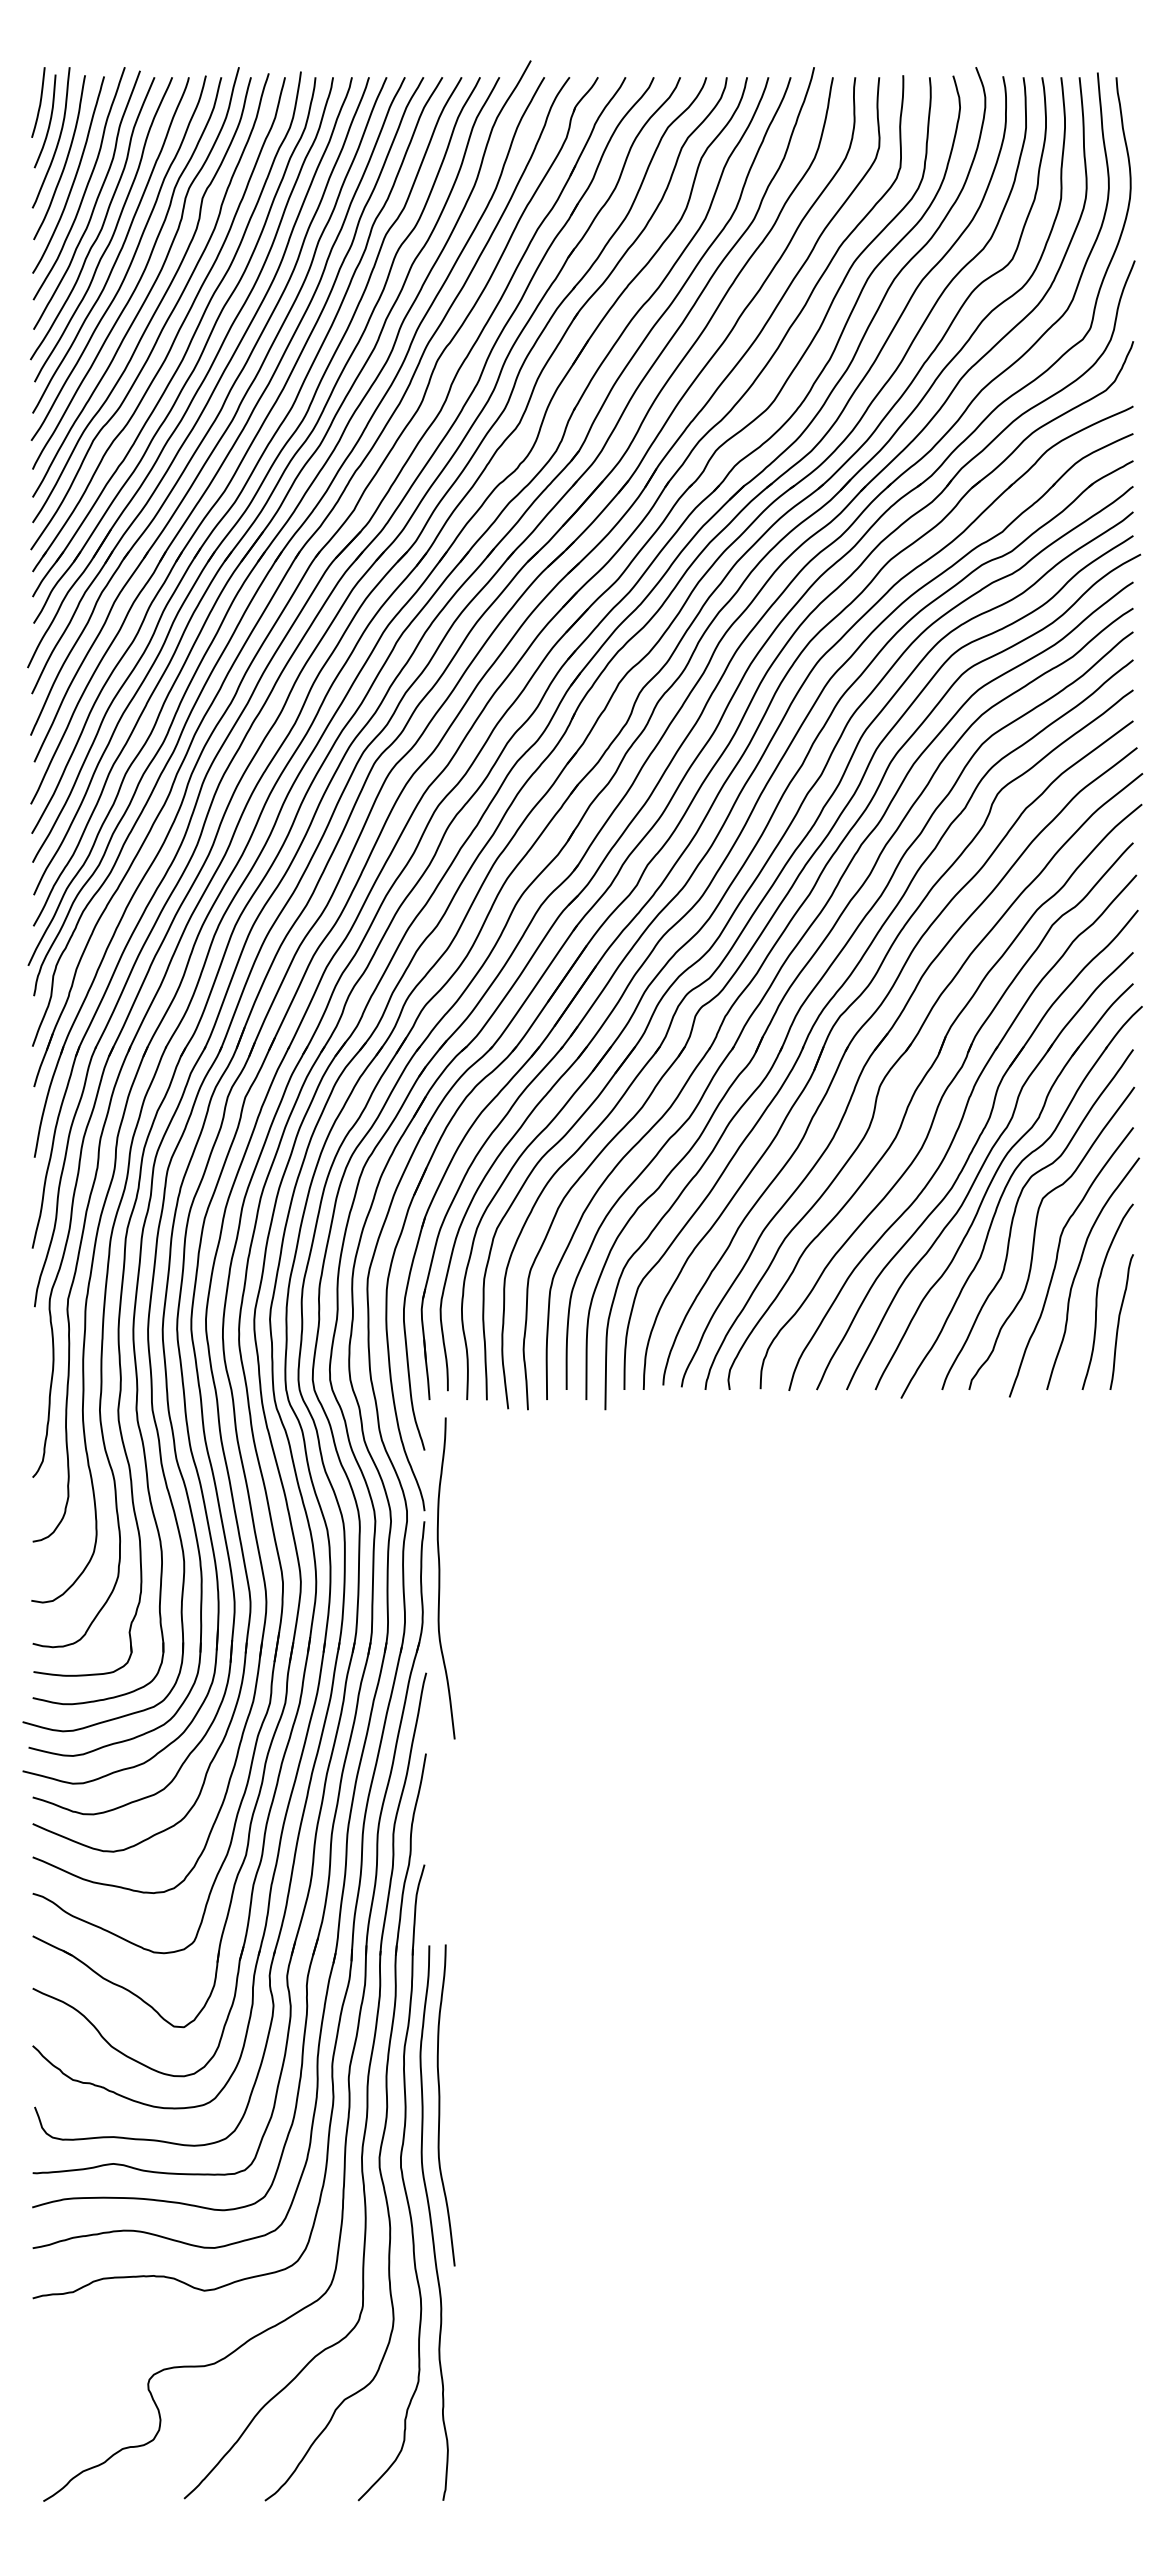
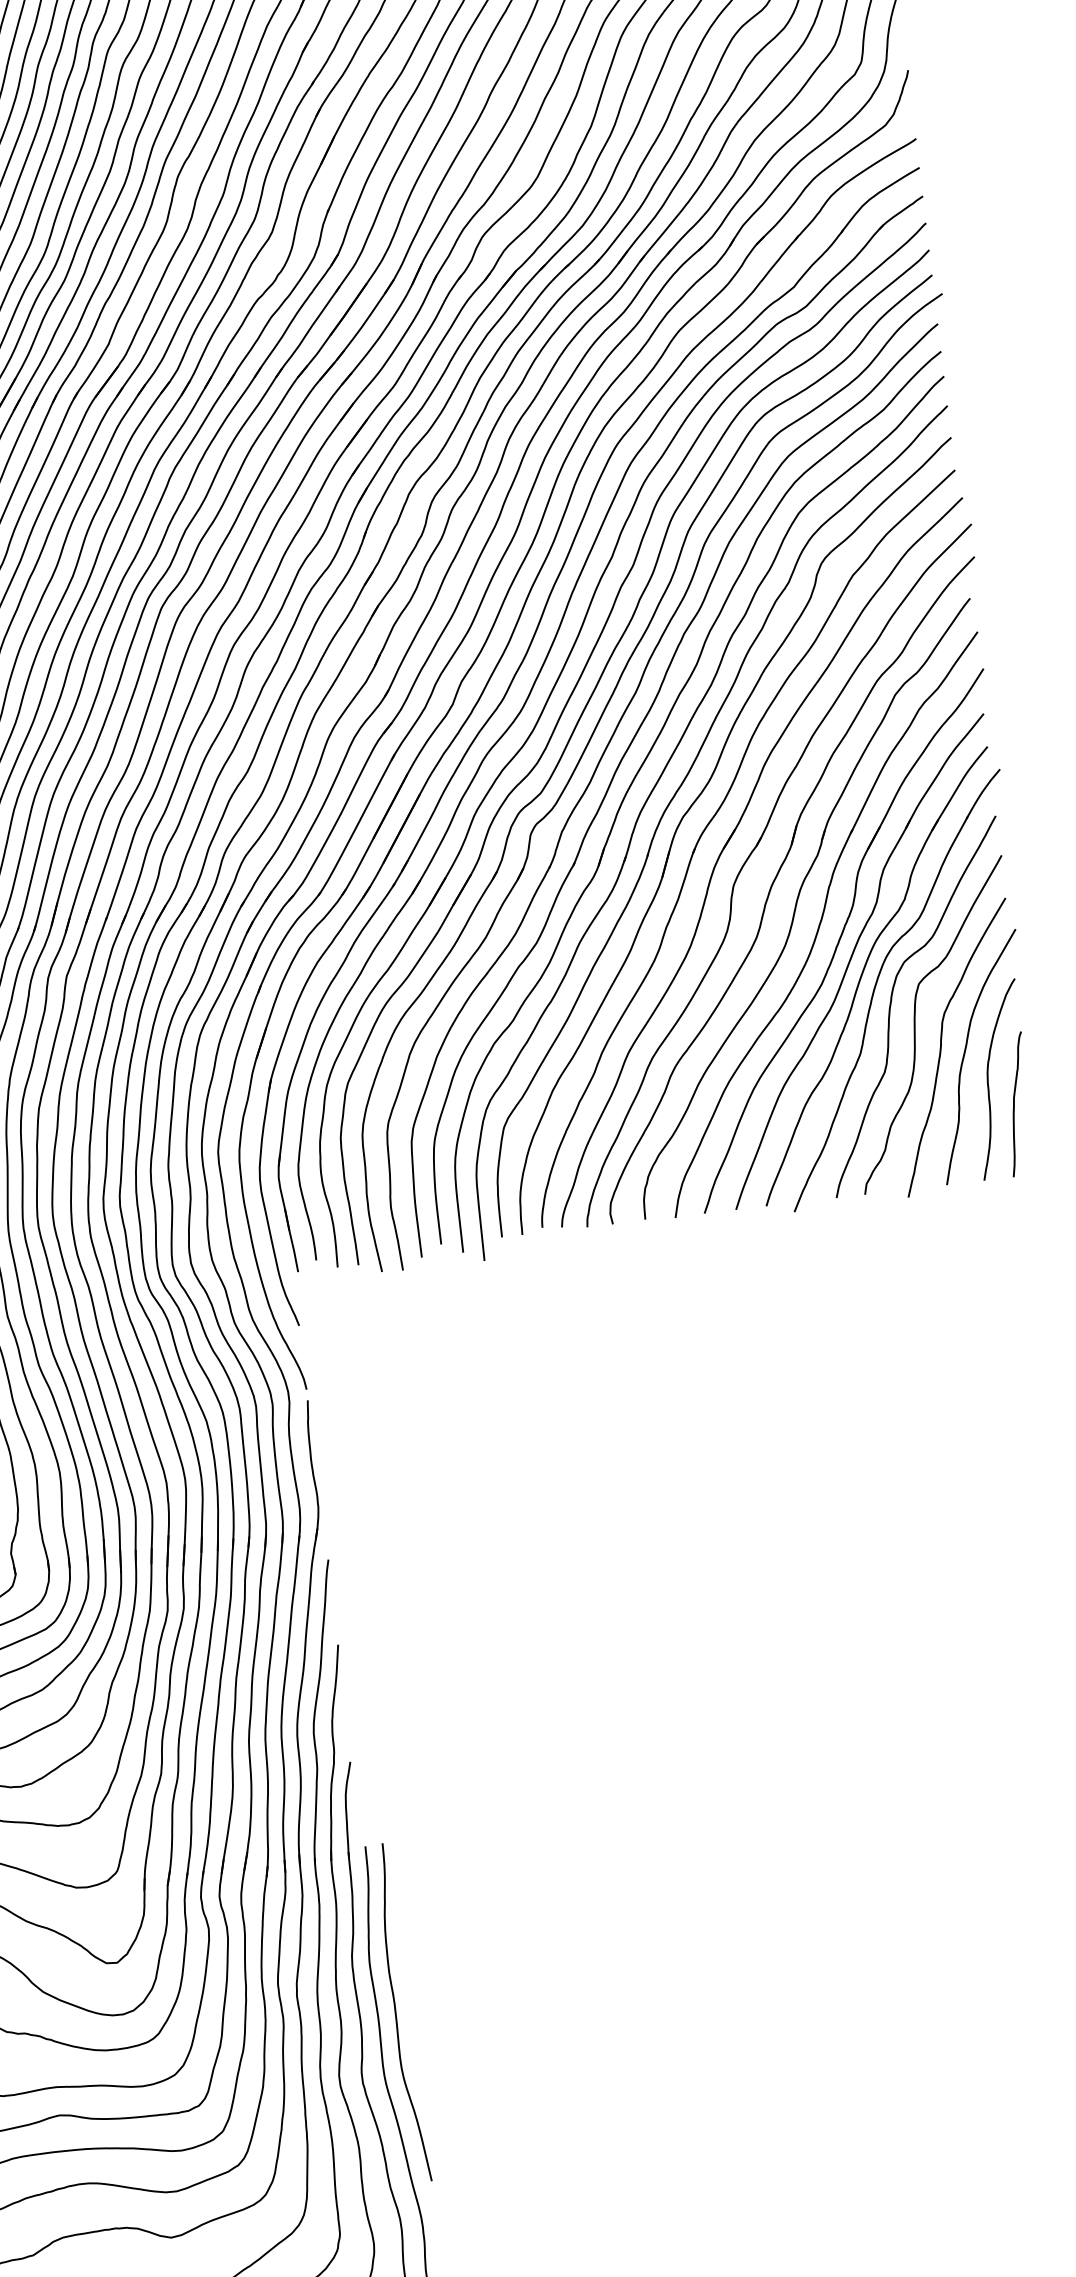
curve: (440, 1578) -> (331, 1458), removed

